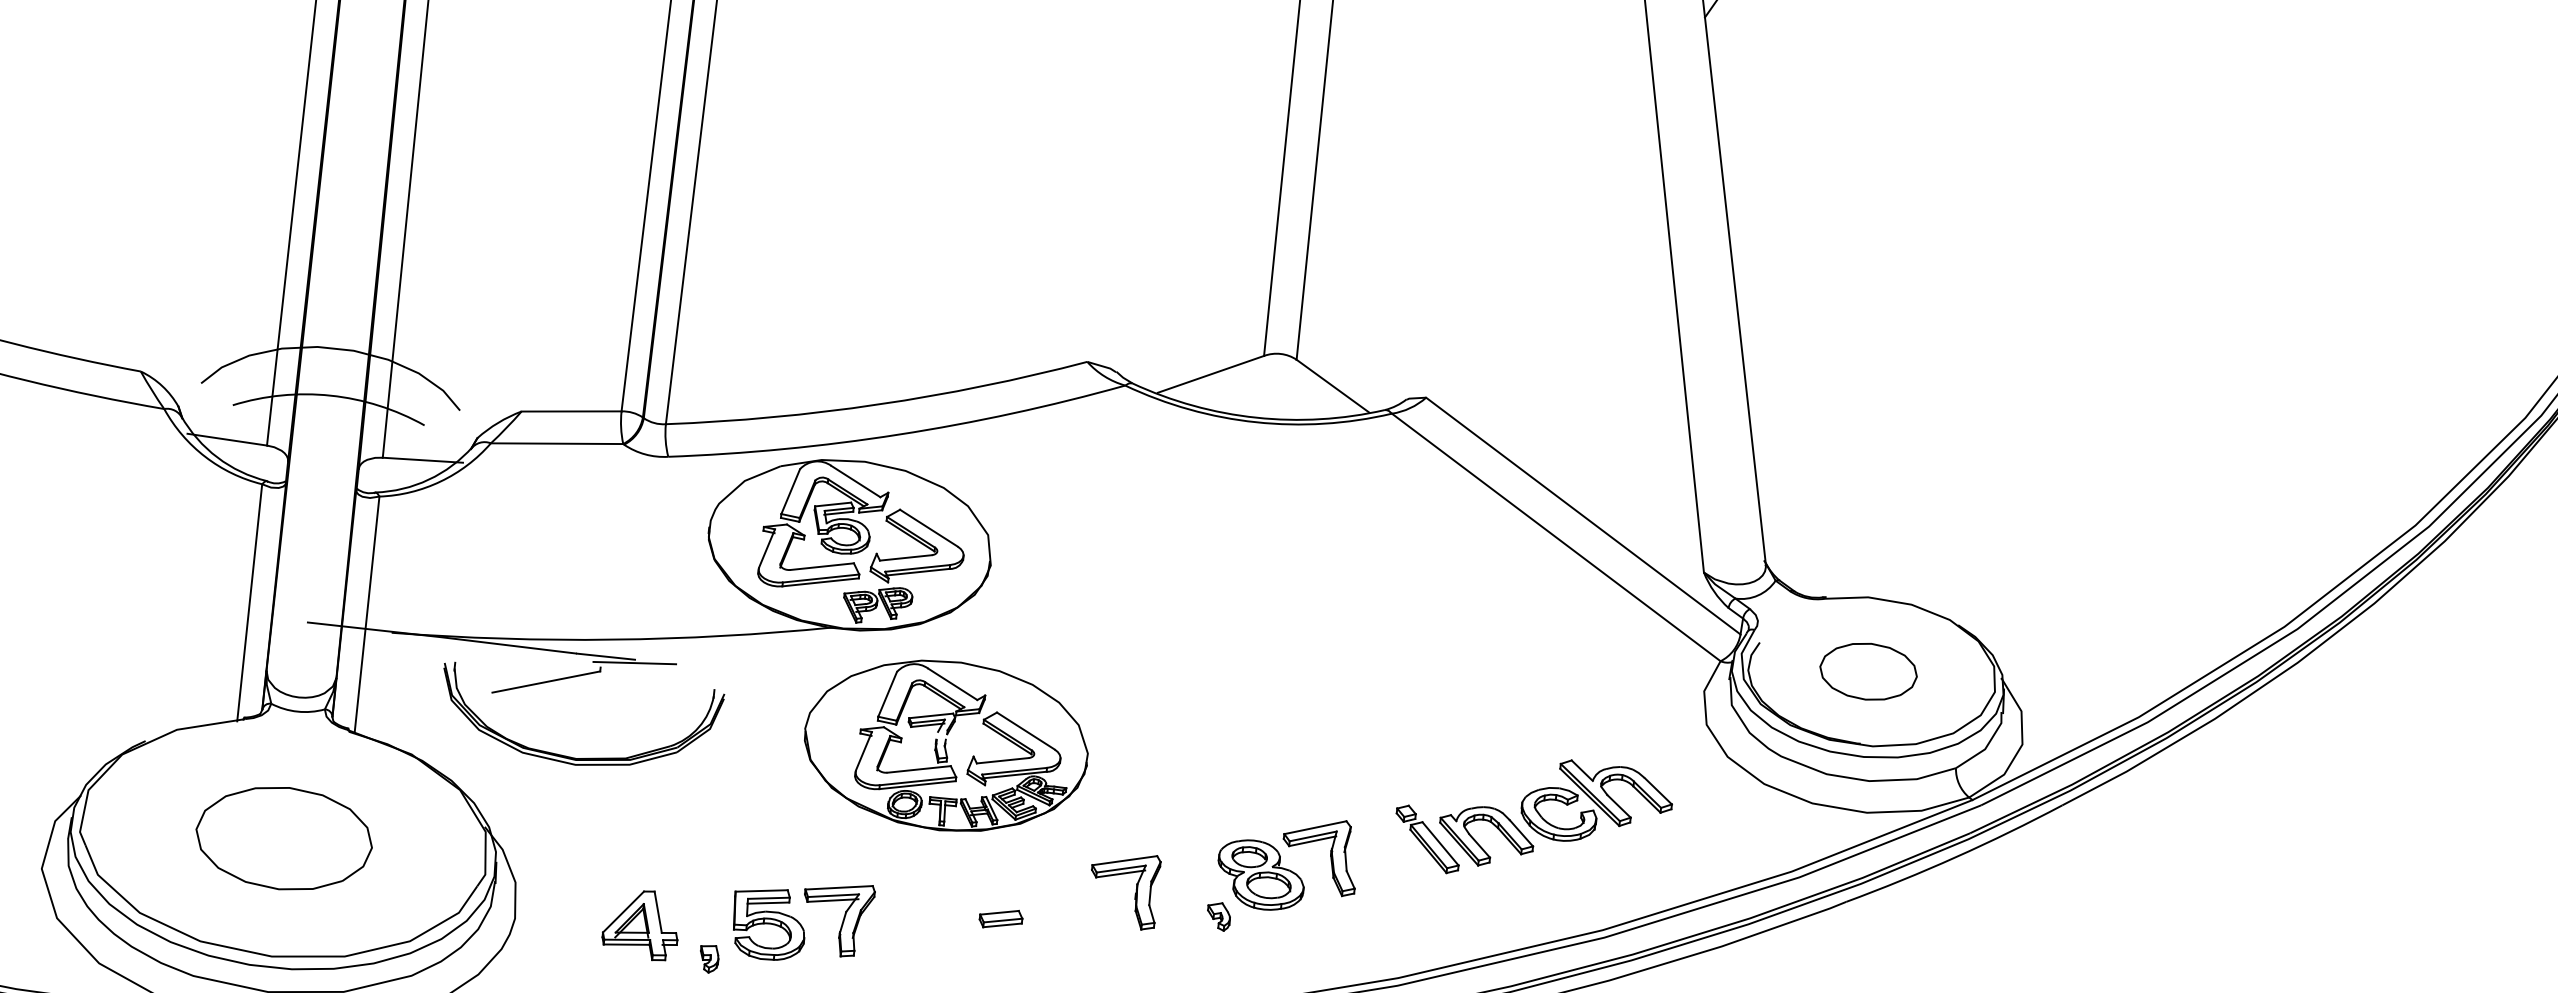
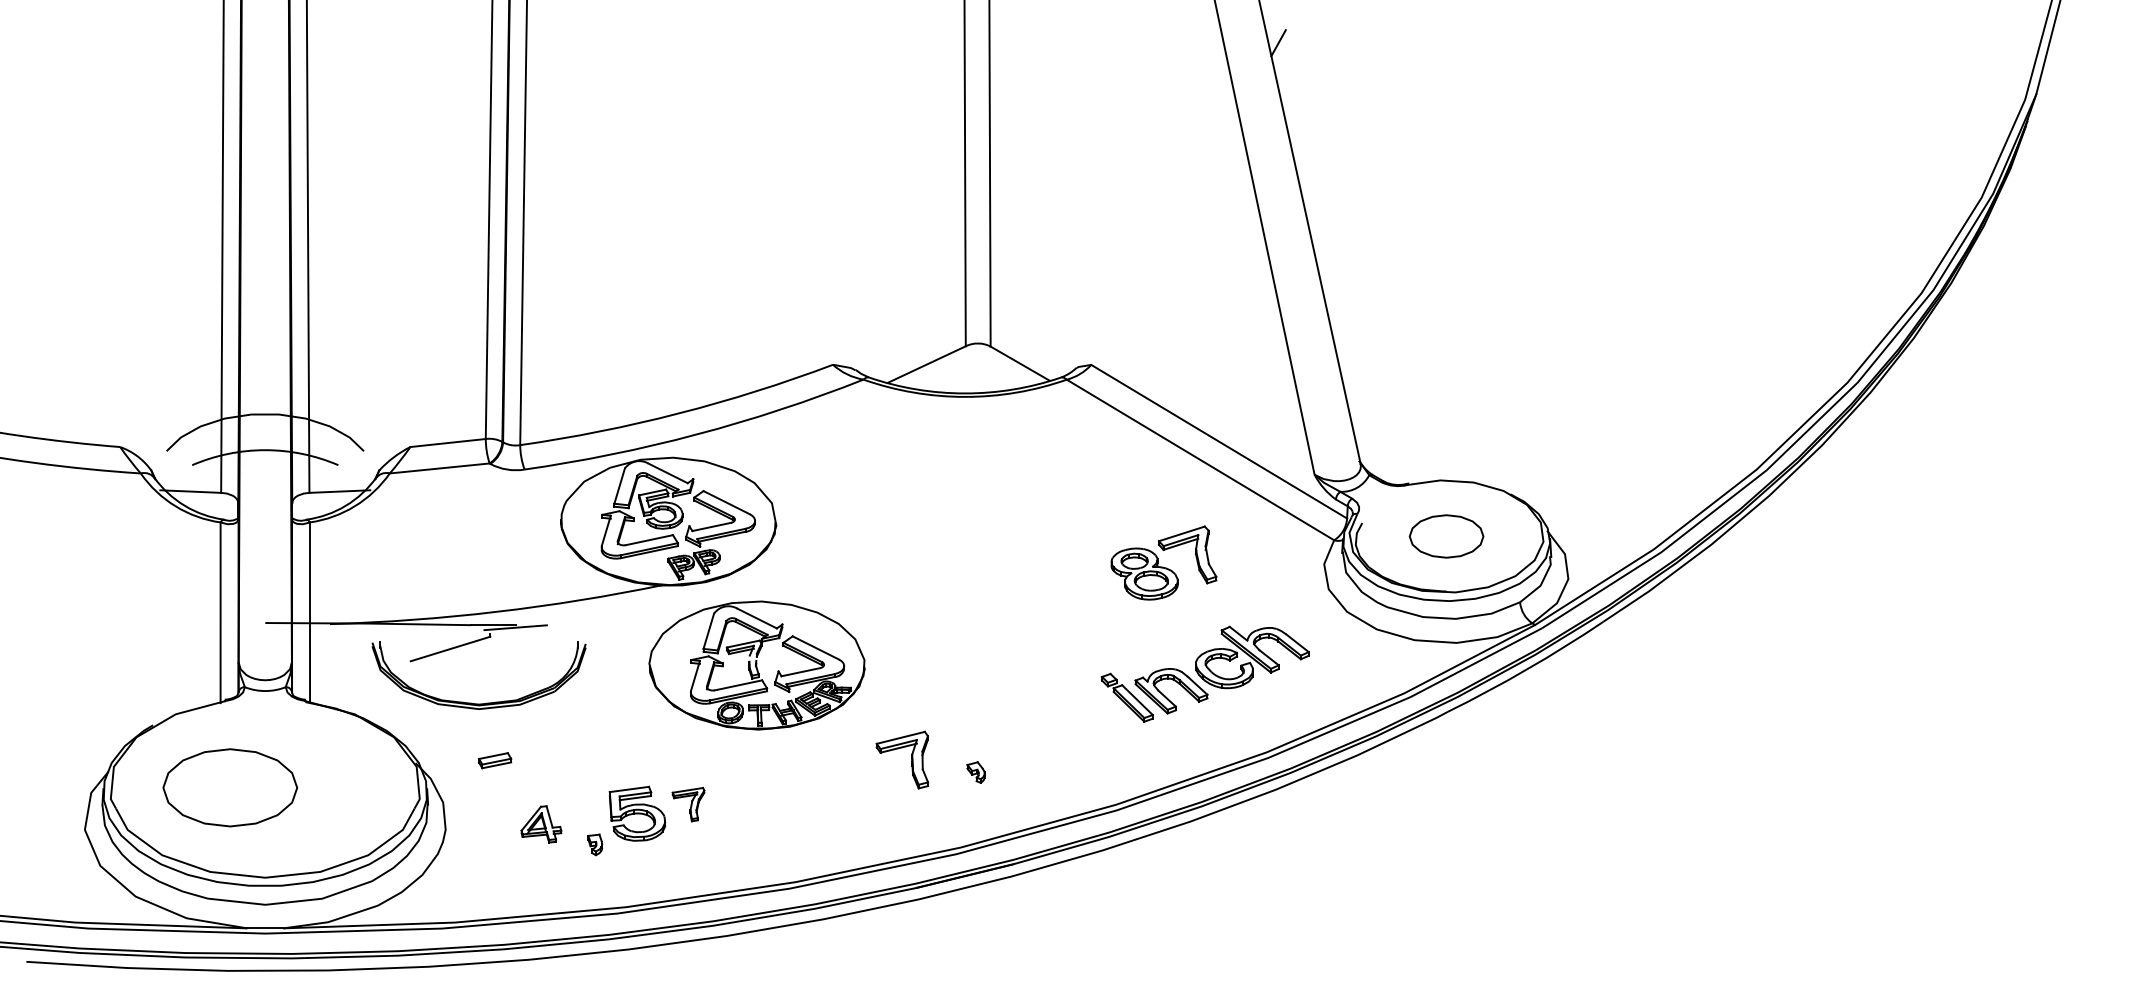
part: (284, 838) -> (230, 787), moved
part: (1287, 862) -> (1163, 562), moved
part: (837, 918) -> (688, 804), size x0.6
part: (1001, 918) -> (495, 760), moved
part: (641, 924) -> (541, 824), size x0.7

